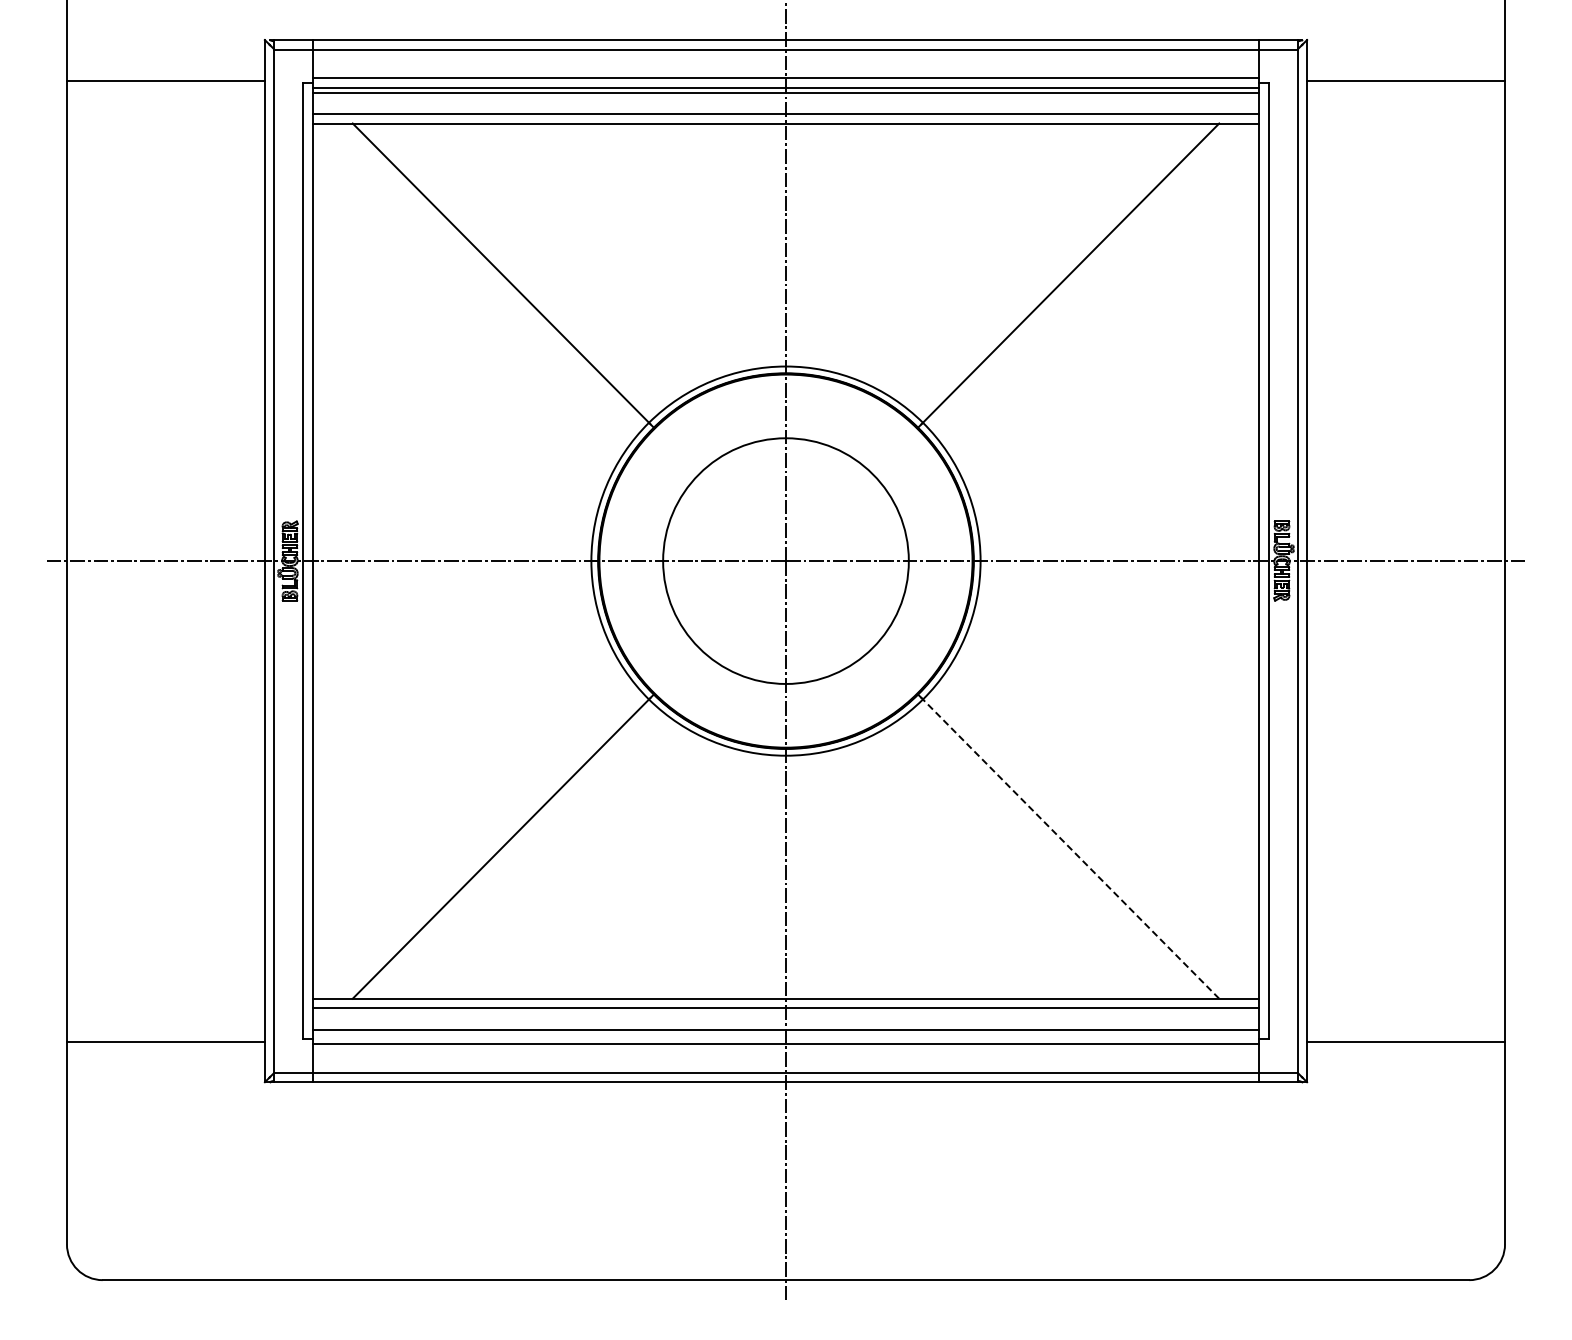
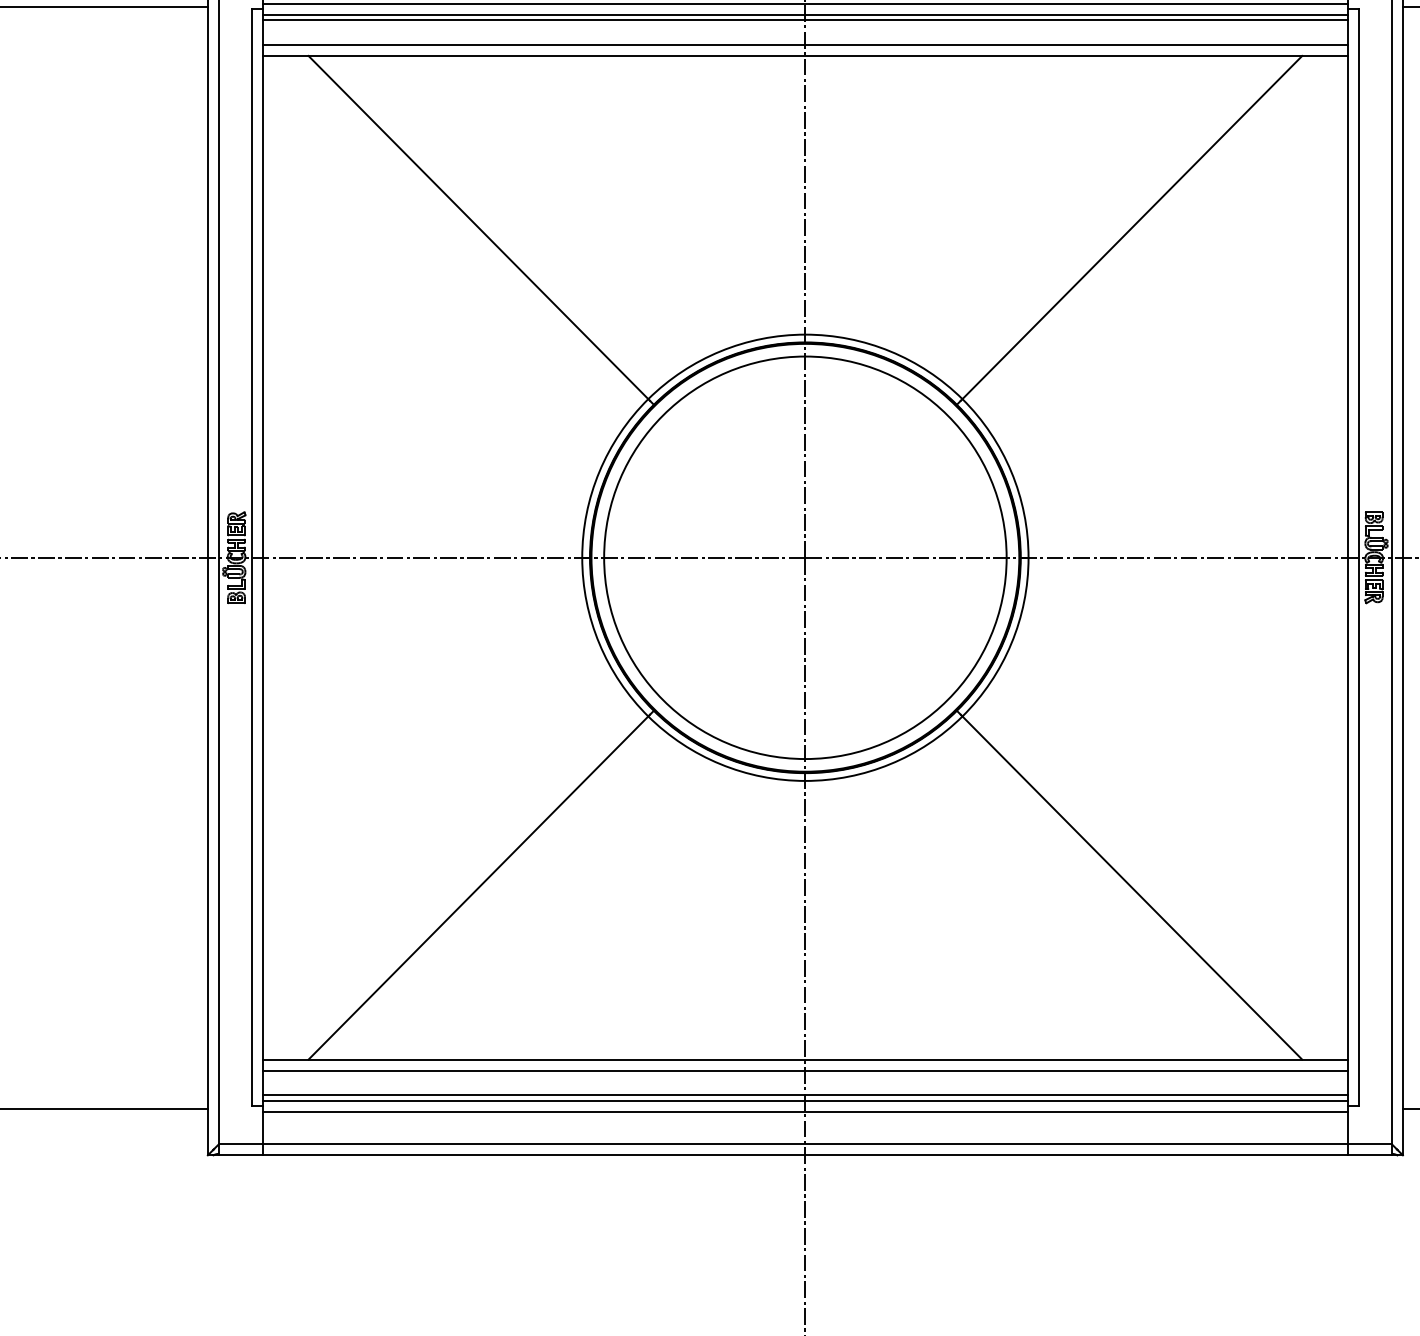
circle: (785, 560) -> (804, 557), size x1.43
line: (1071, 849) -> (1132, 888), dashed -> solid
line: (785, 1034) -> (804, 1100), added

